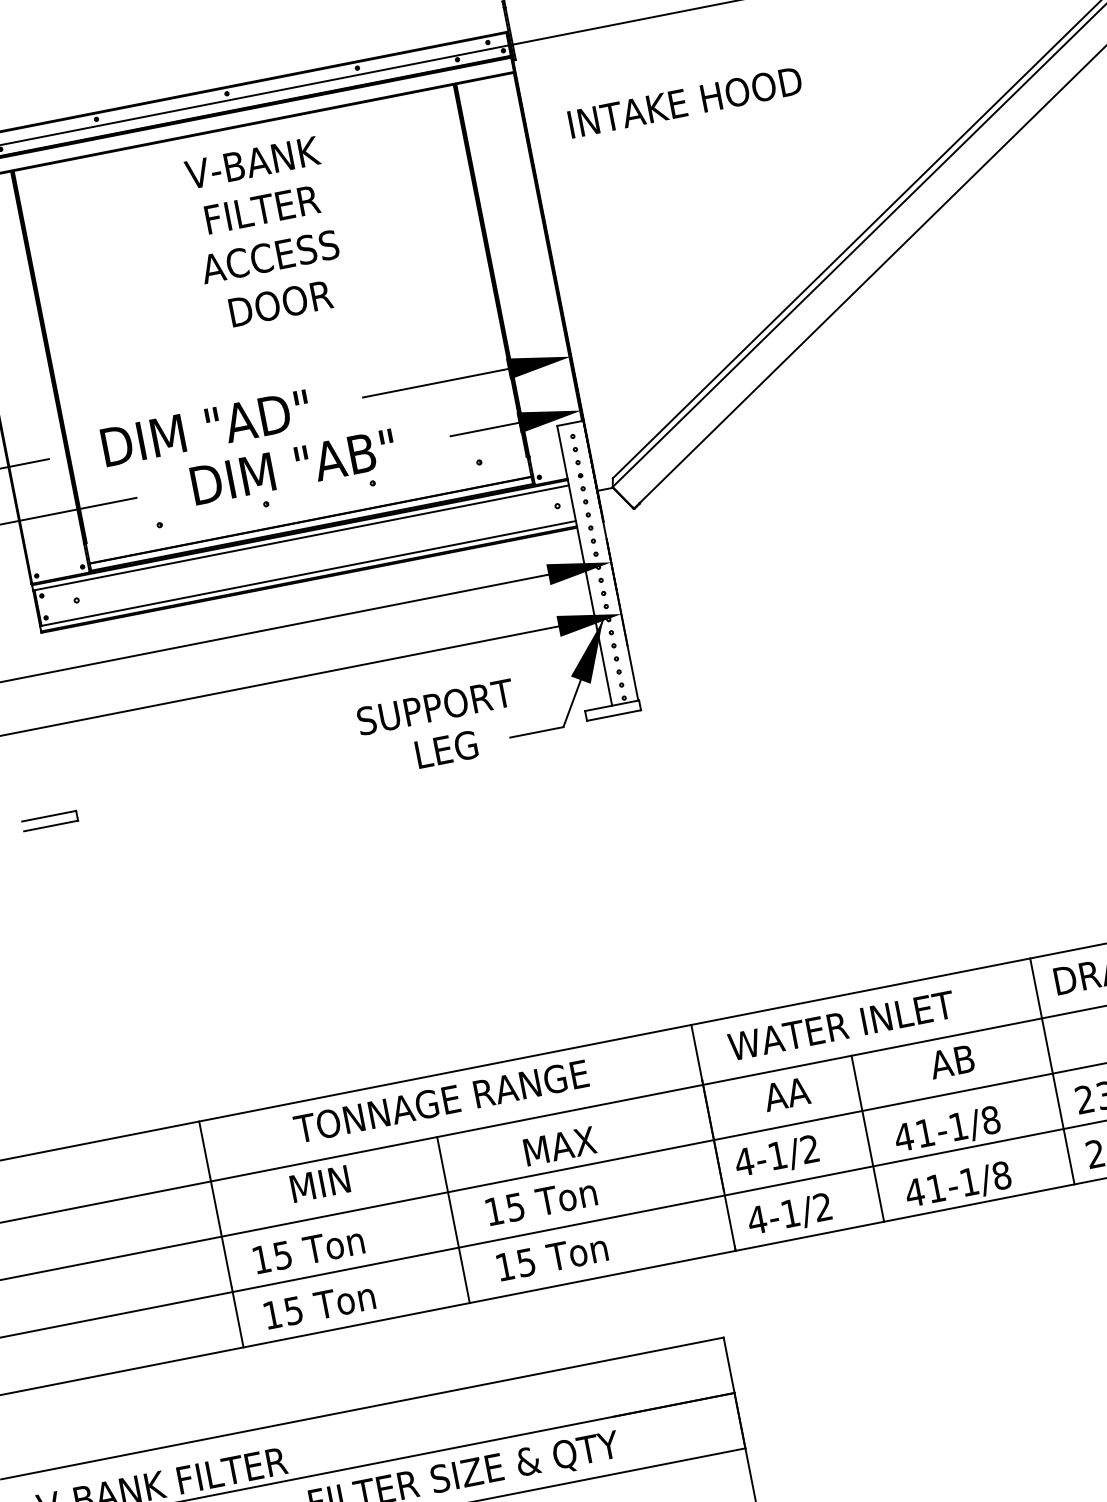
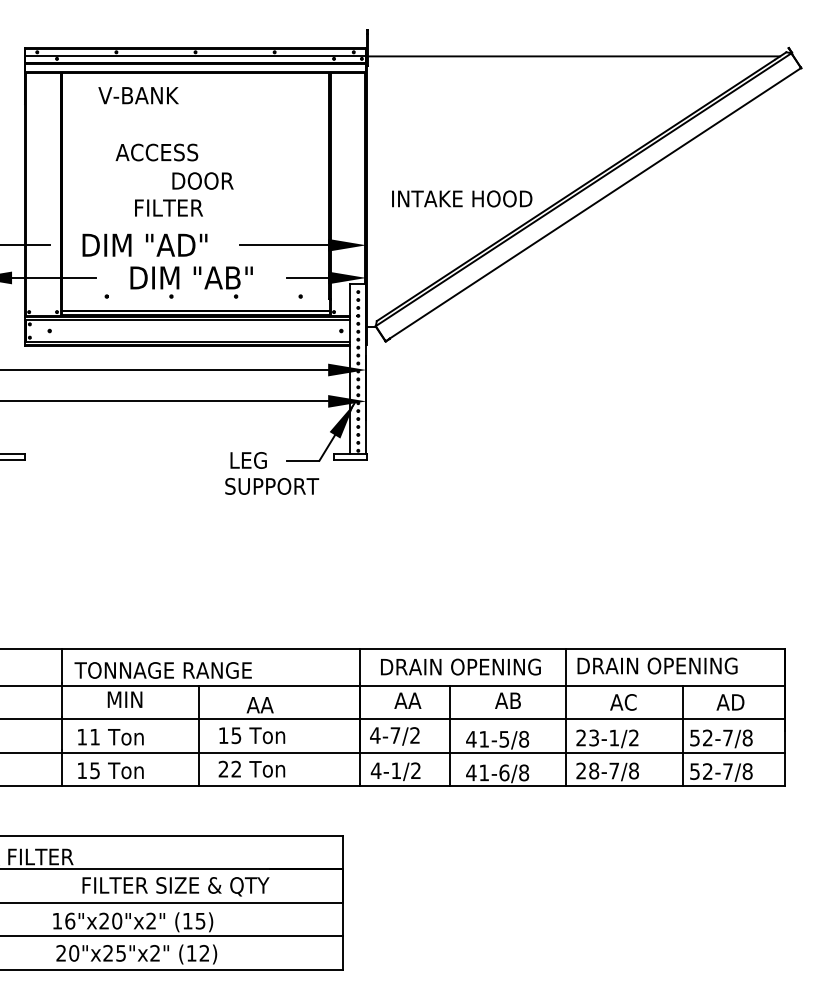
text: (685, 101) -> (462, 198), moved
text: (252, 162) -> (138, 95), moved
text: (261, 208) -> (168, 207), moved
text: (269, 257) -> (156, 152), moved
text: (436, 707) -> (272, 486), moved
text: (860, 1021) -> (459, 666), WATER INLET -> DRAIN OPENING
text: (440, 1101) -> (162, 670), moved
text: (958, 1126) -> (504, 739), 41-1/8 -> 41-5/8
text: (558, 1147) -> (268, 705), MAX -> AA
text: (777, 1155) -> (395, 735), 4-1/2 -> 4-7/2
text: (969, 1181) -> (504, 772), 41-1/8 -> 41-6/8
text: (282, 1256) -> (94, 737), 15 -> 11
text: (514, 1263) -> (229, 768), 15 -> 22

